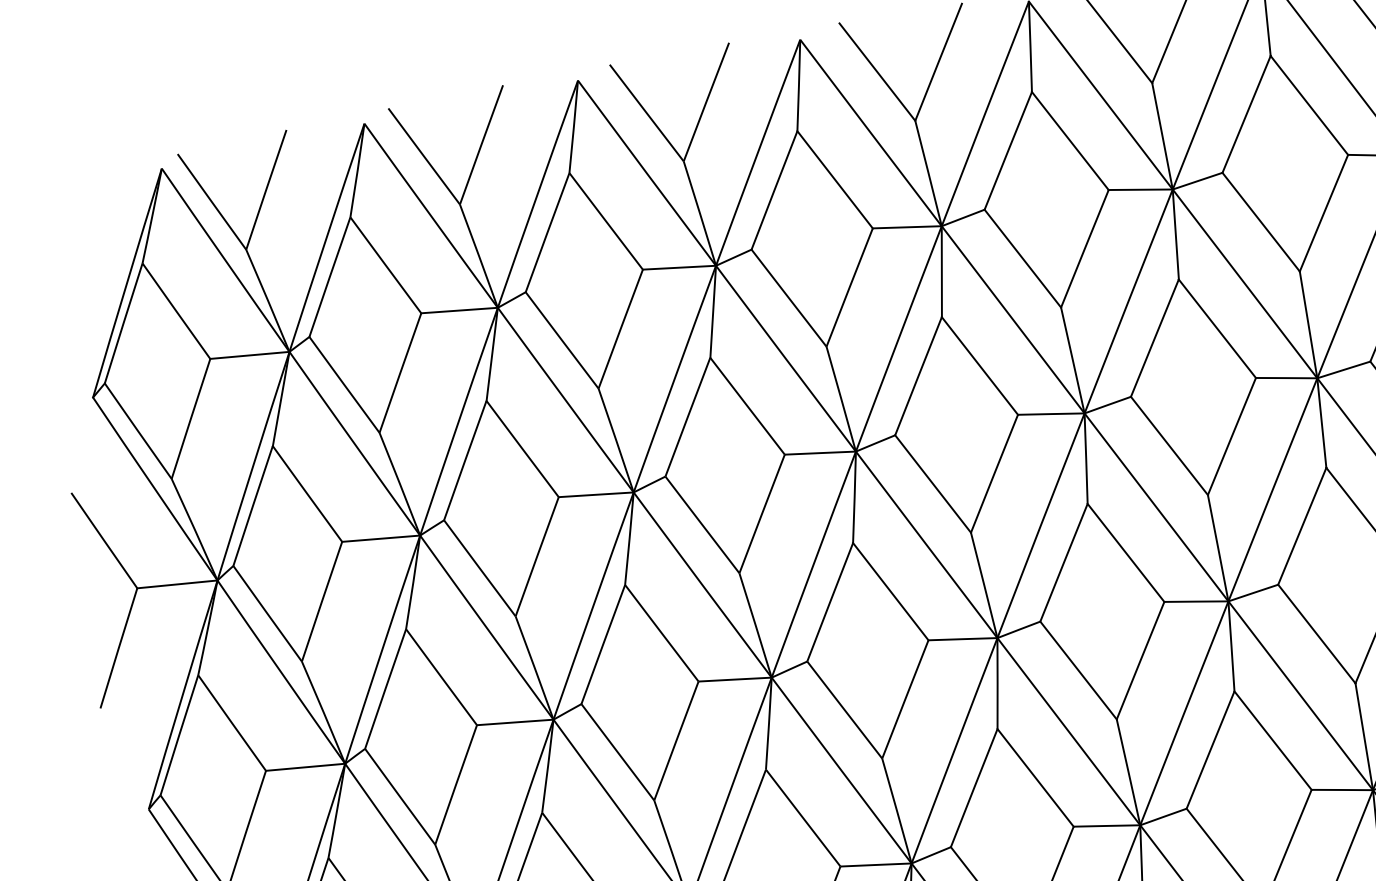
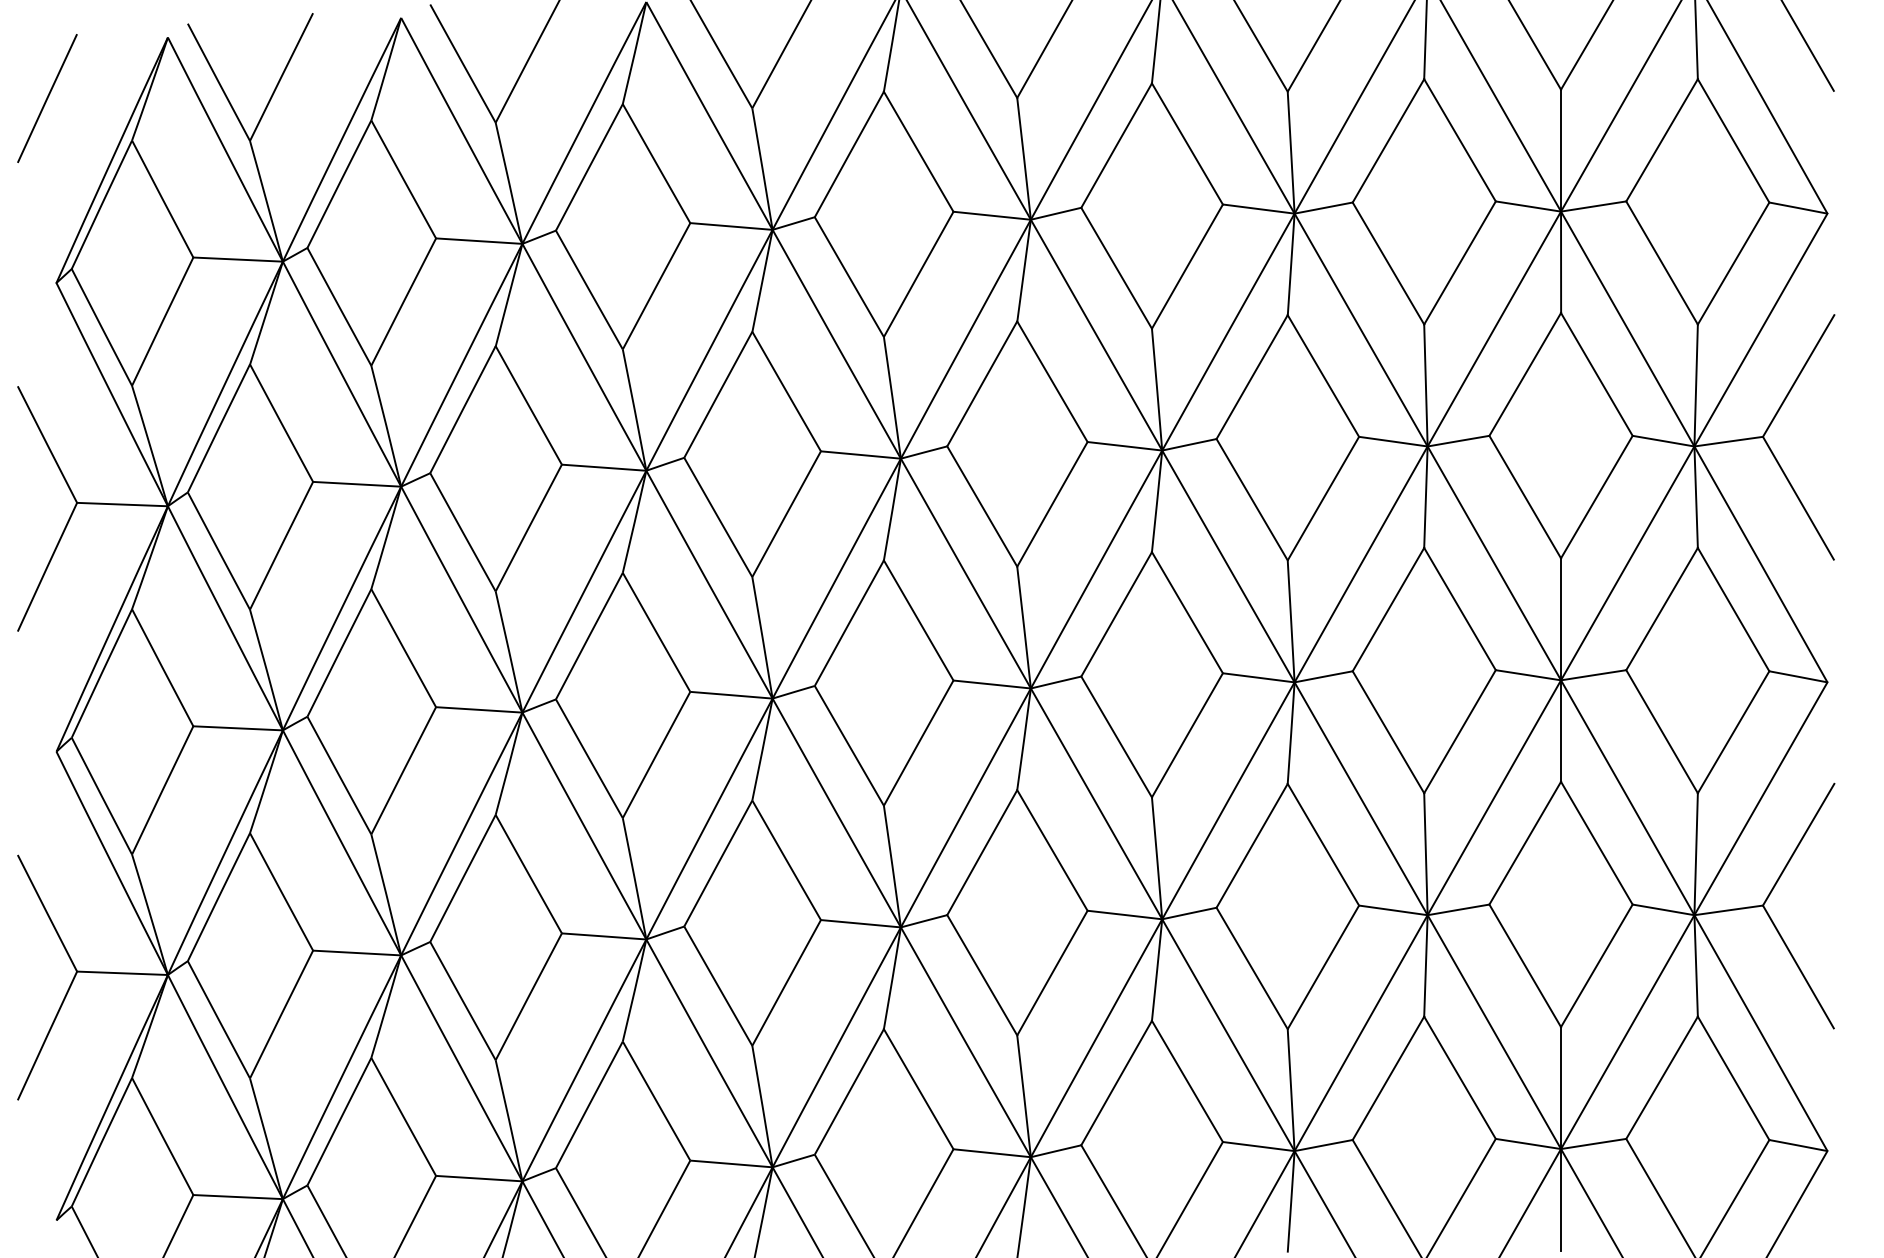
line: (63, 236) -> (47, 98), added

